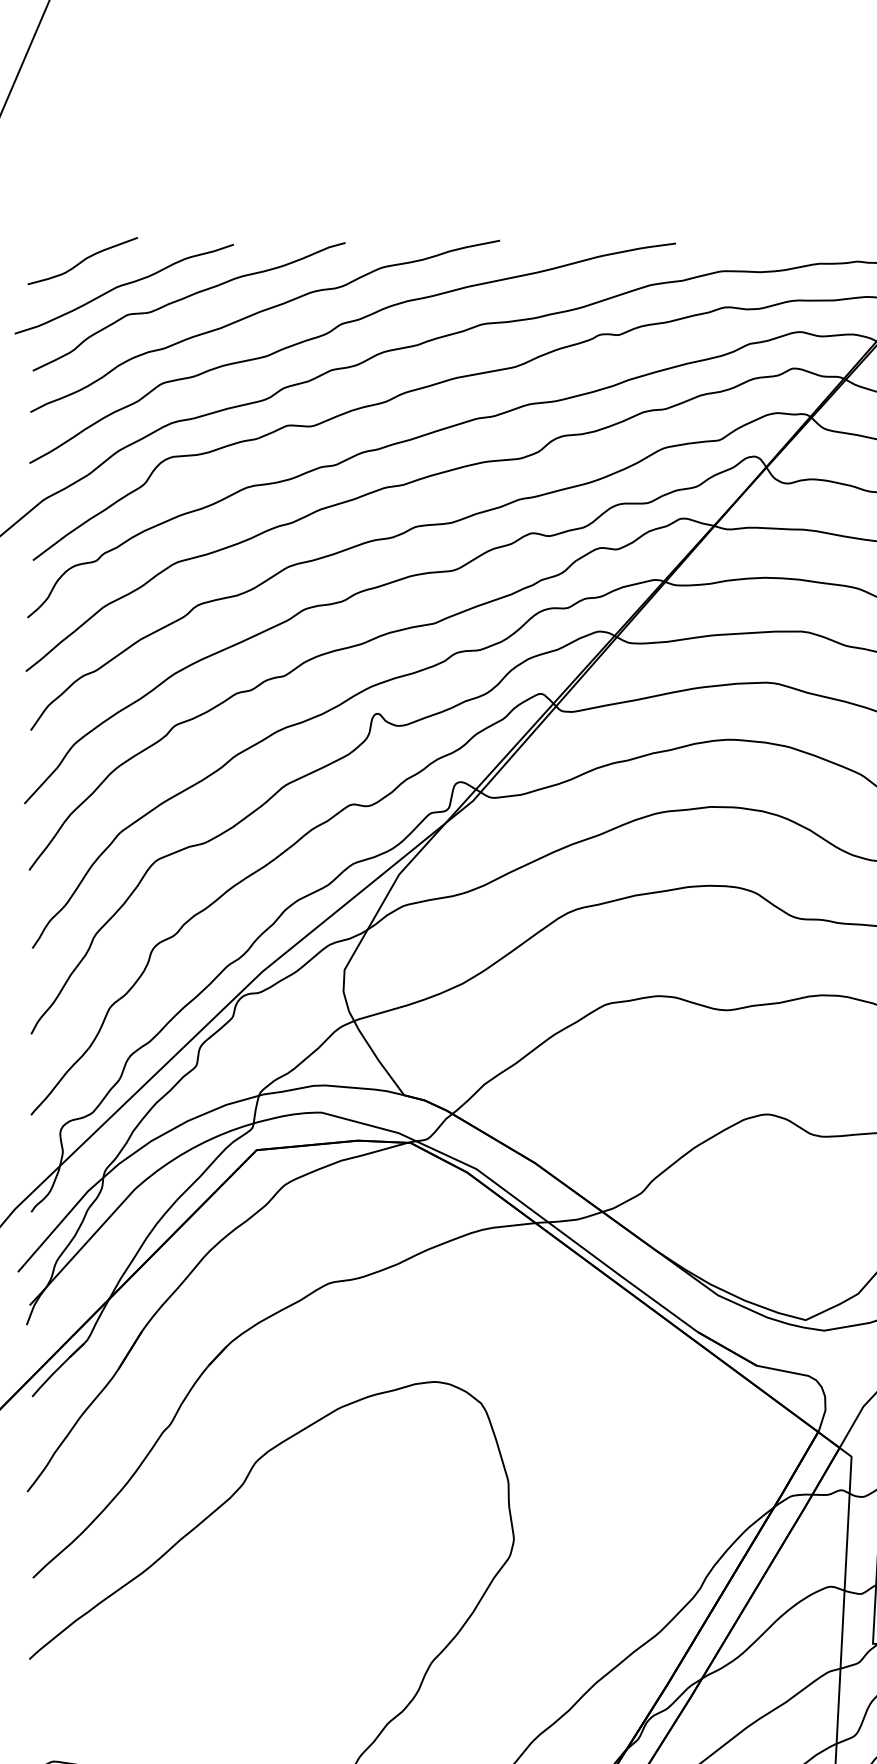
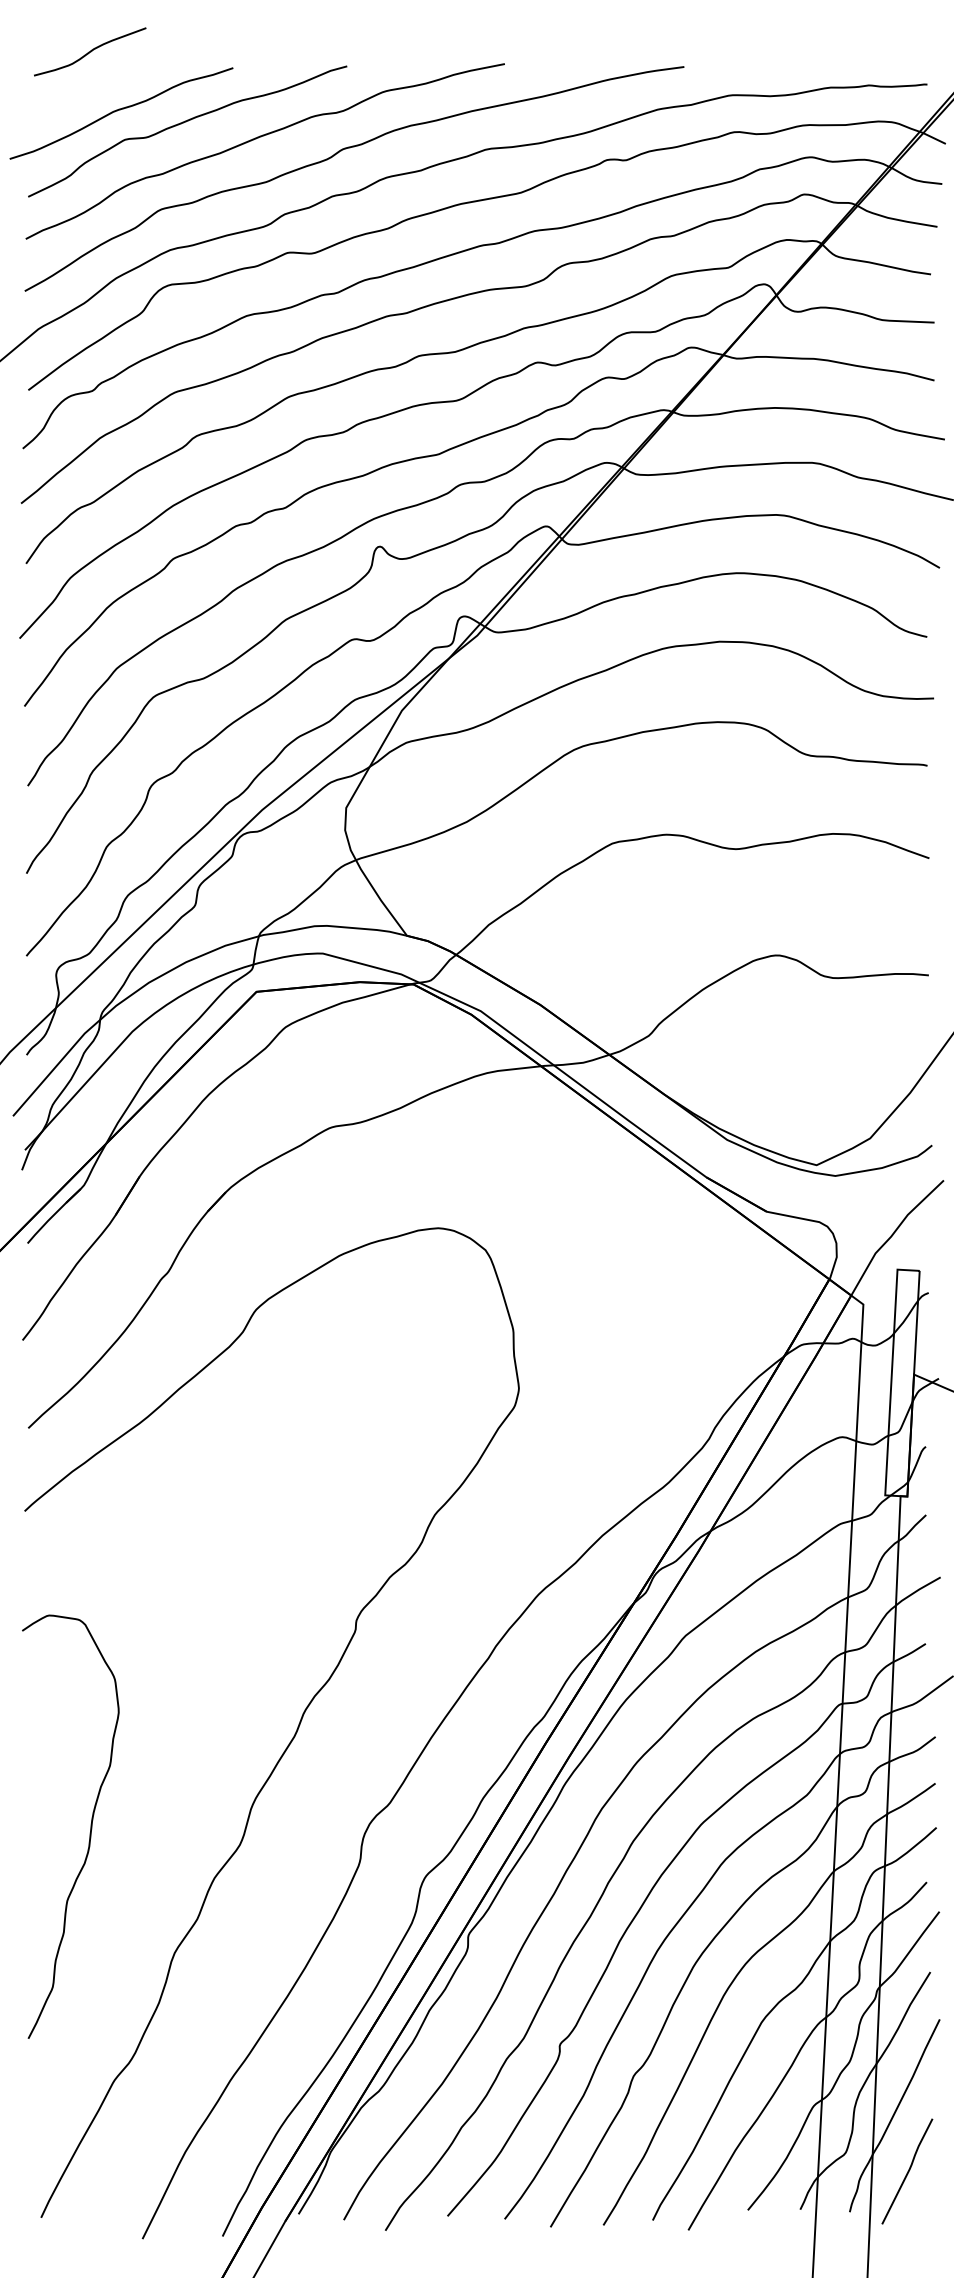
curve: (83, 260) -> (90, 51), moved

